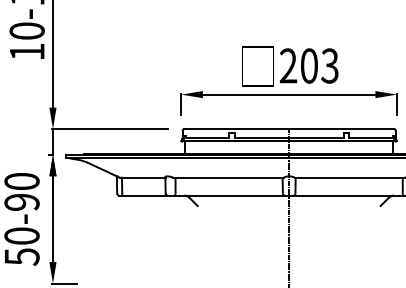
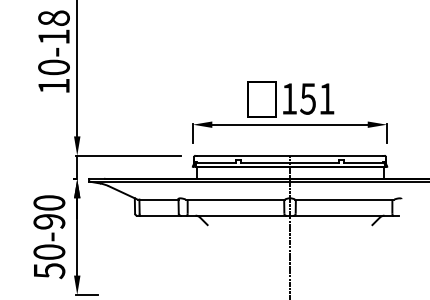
text: (308, 65) -> (307, 98), 203 -> 151

